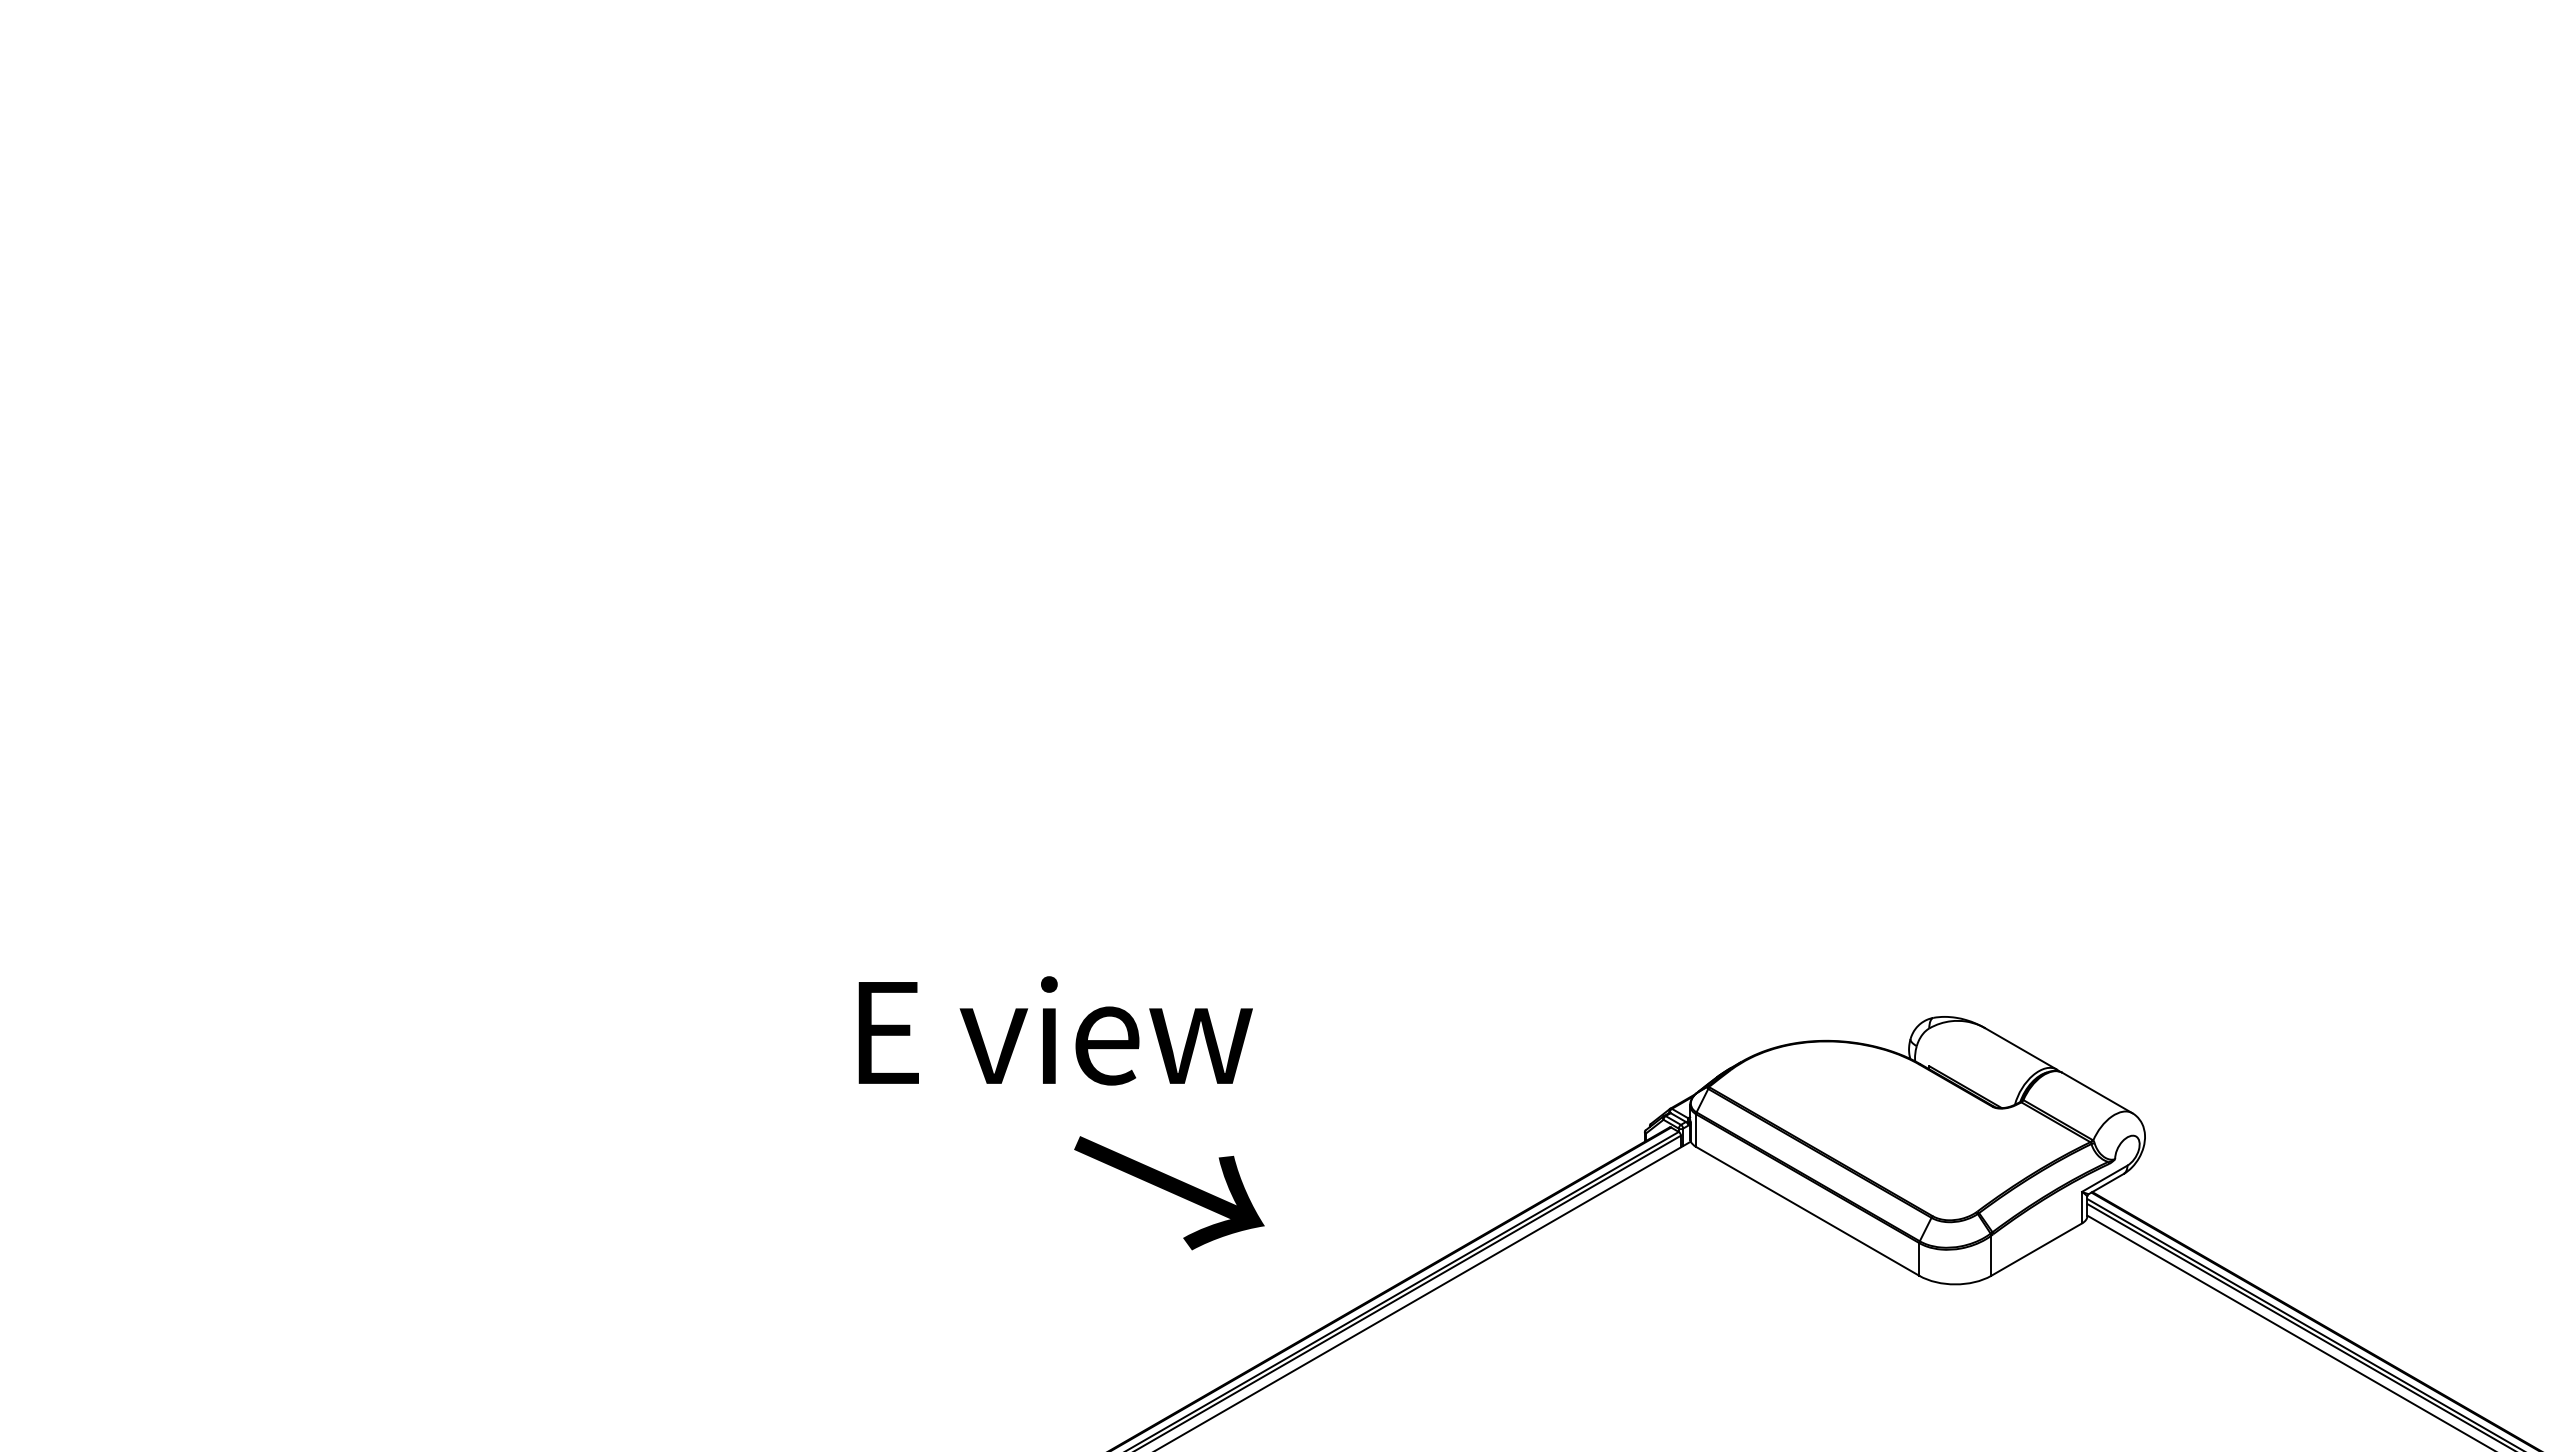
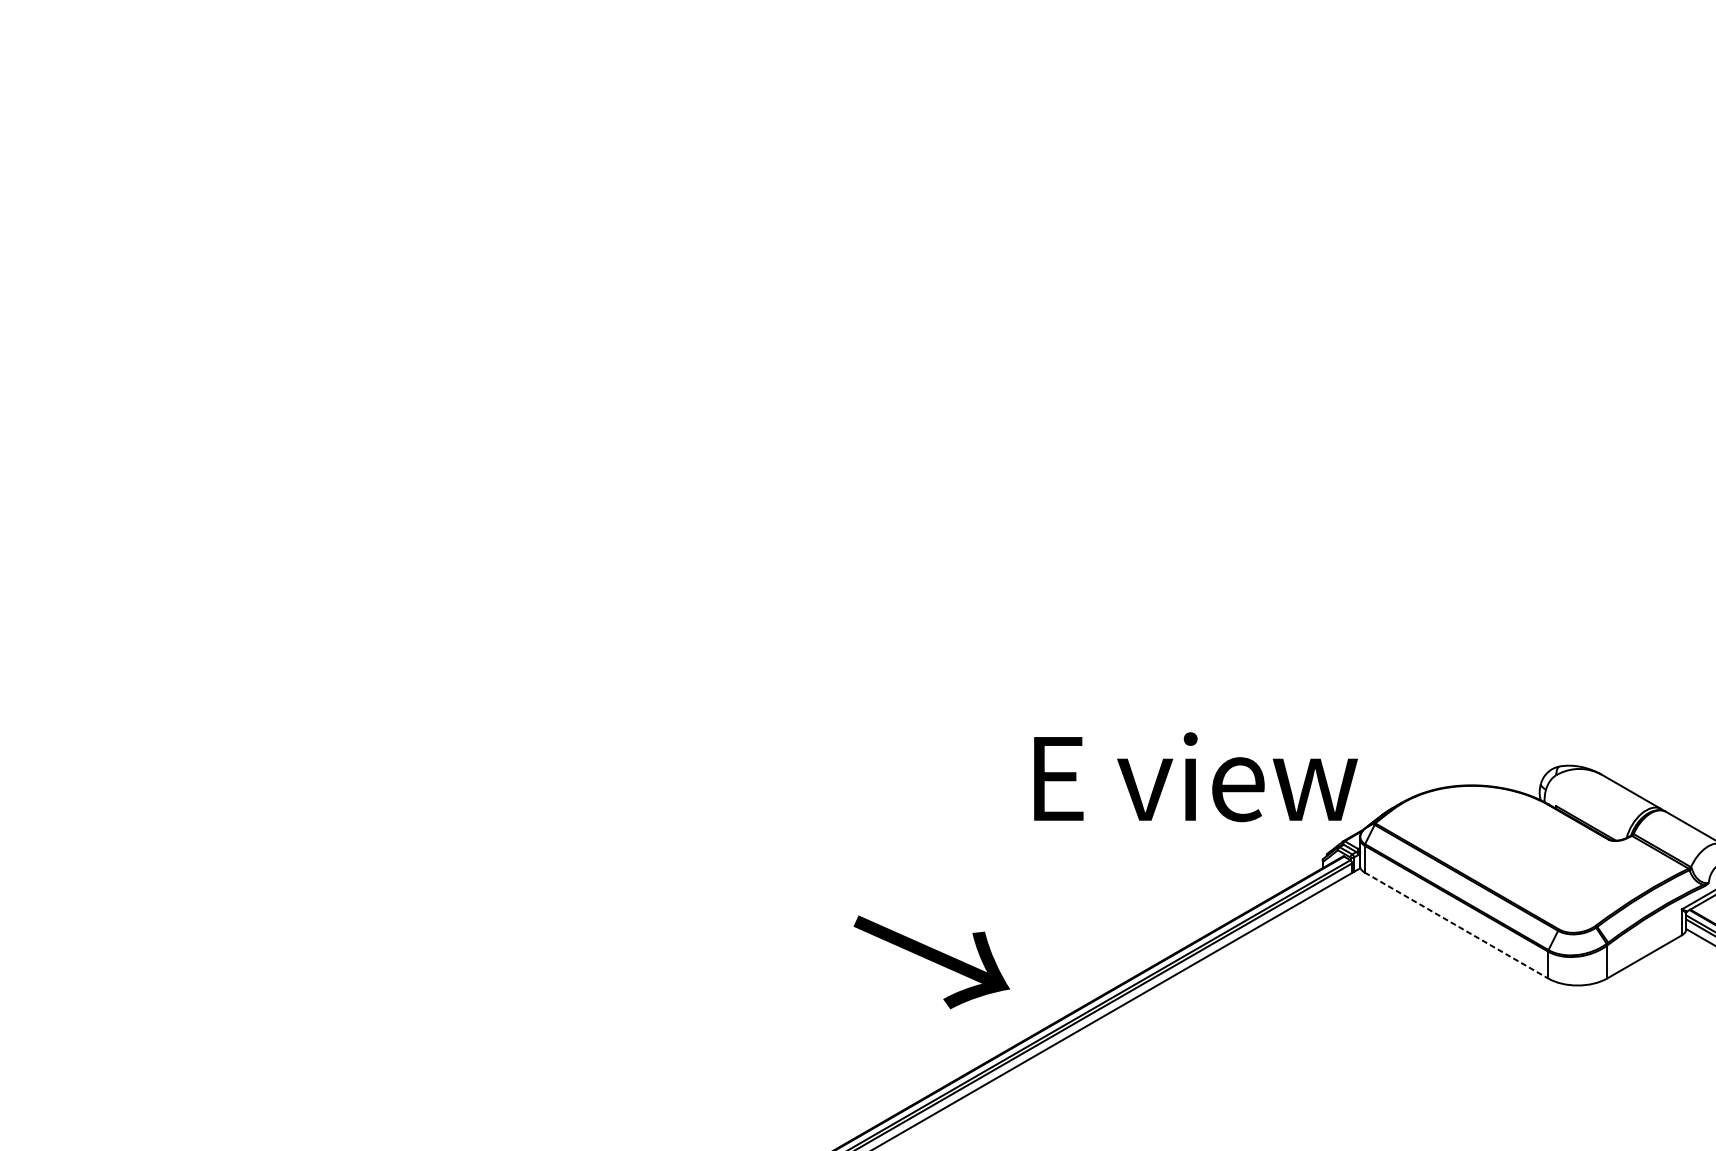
text: (1055, 1030) -> (1195, 776), moved
text: (1169, 1193) -> (931, 962), moved
line: (1807, 1211) -> (1456, 925), solid -> dashed

